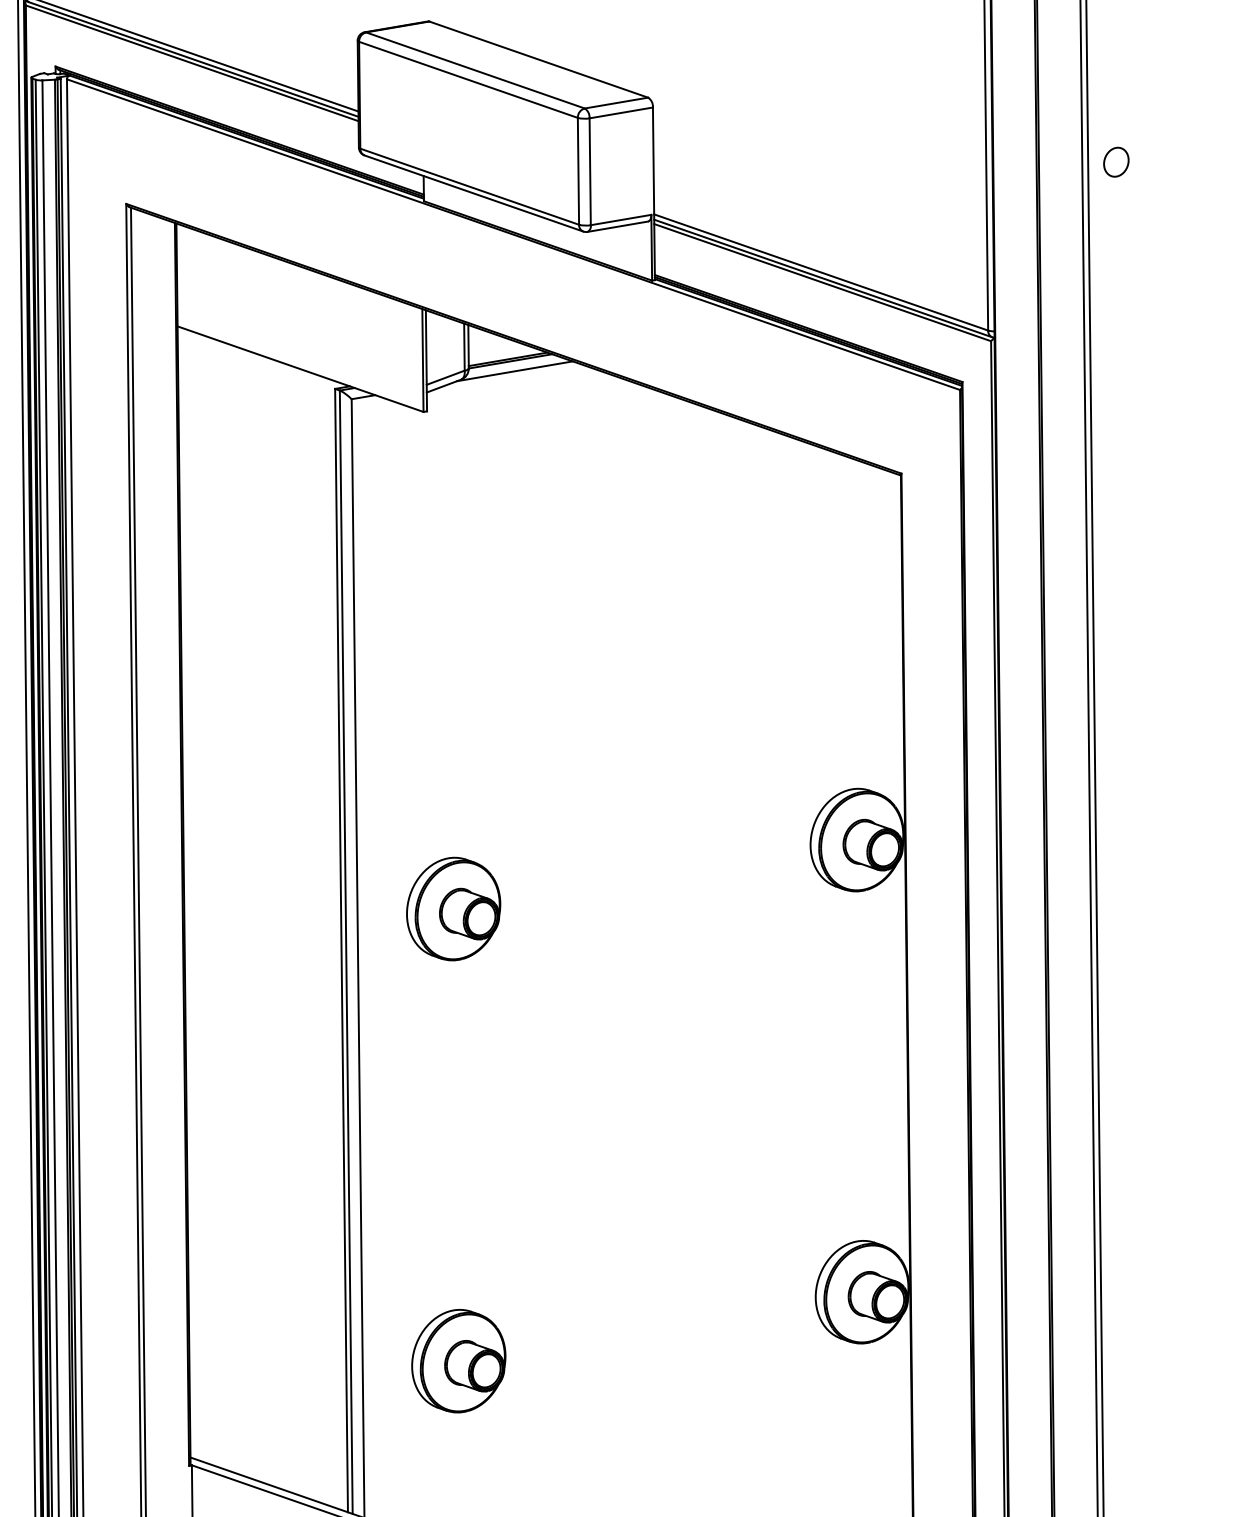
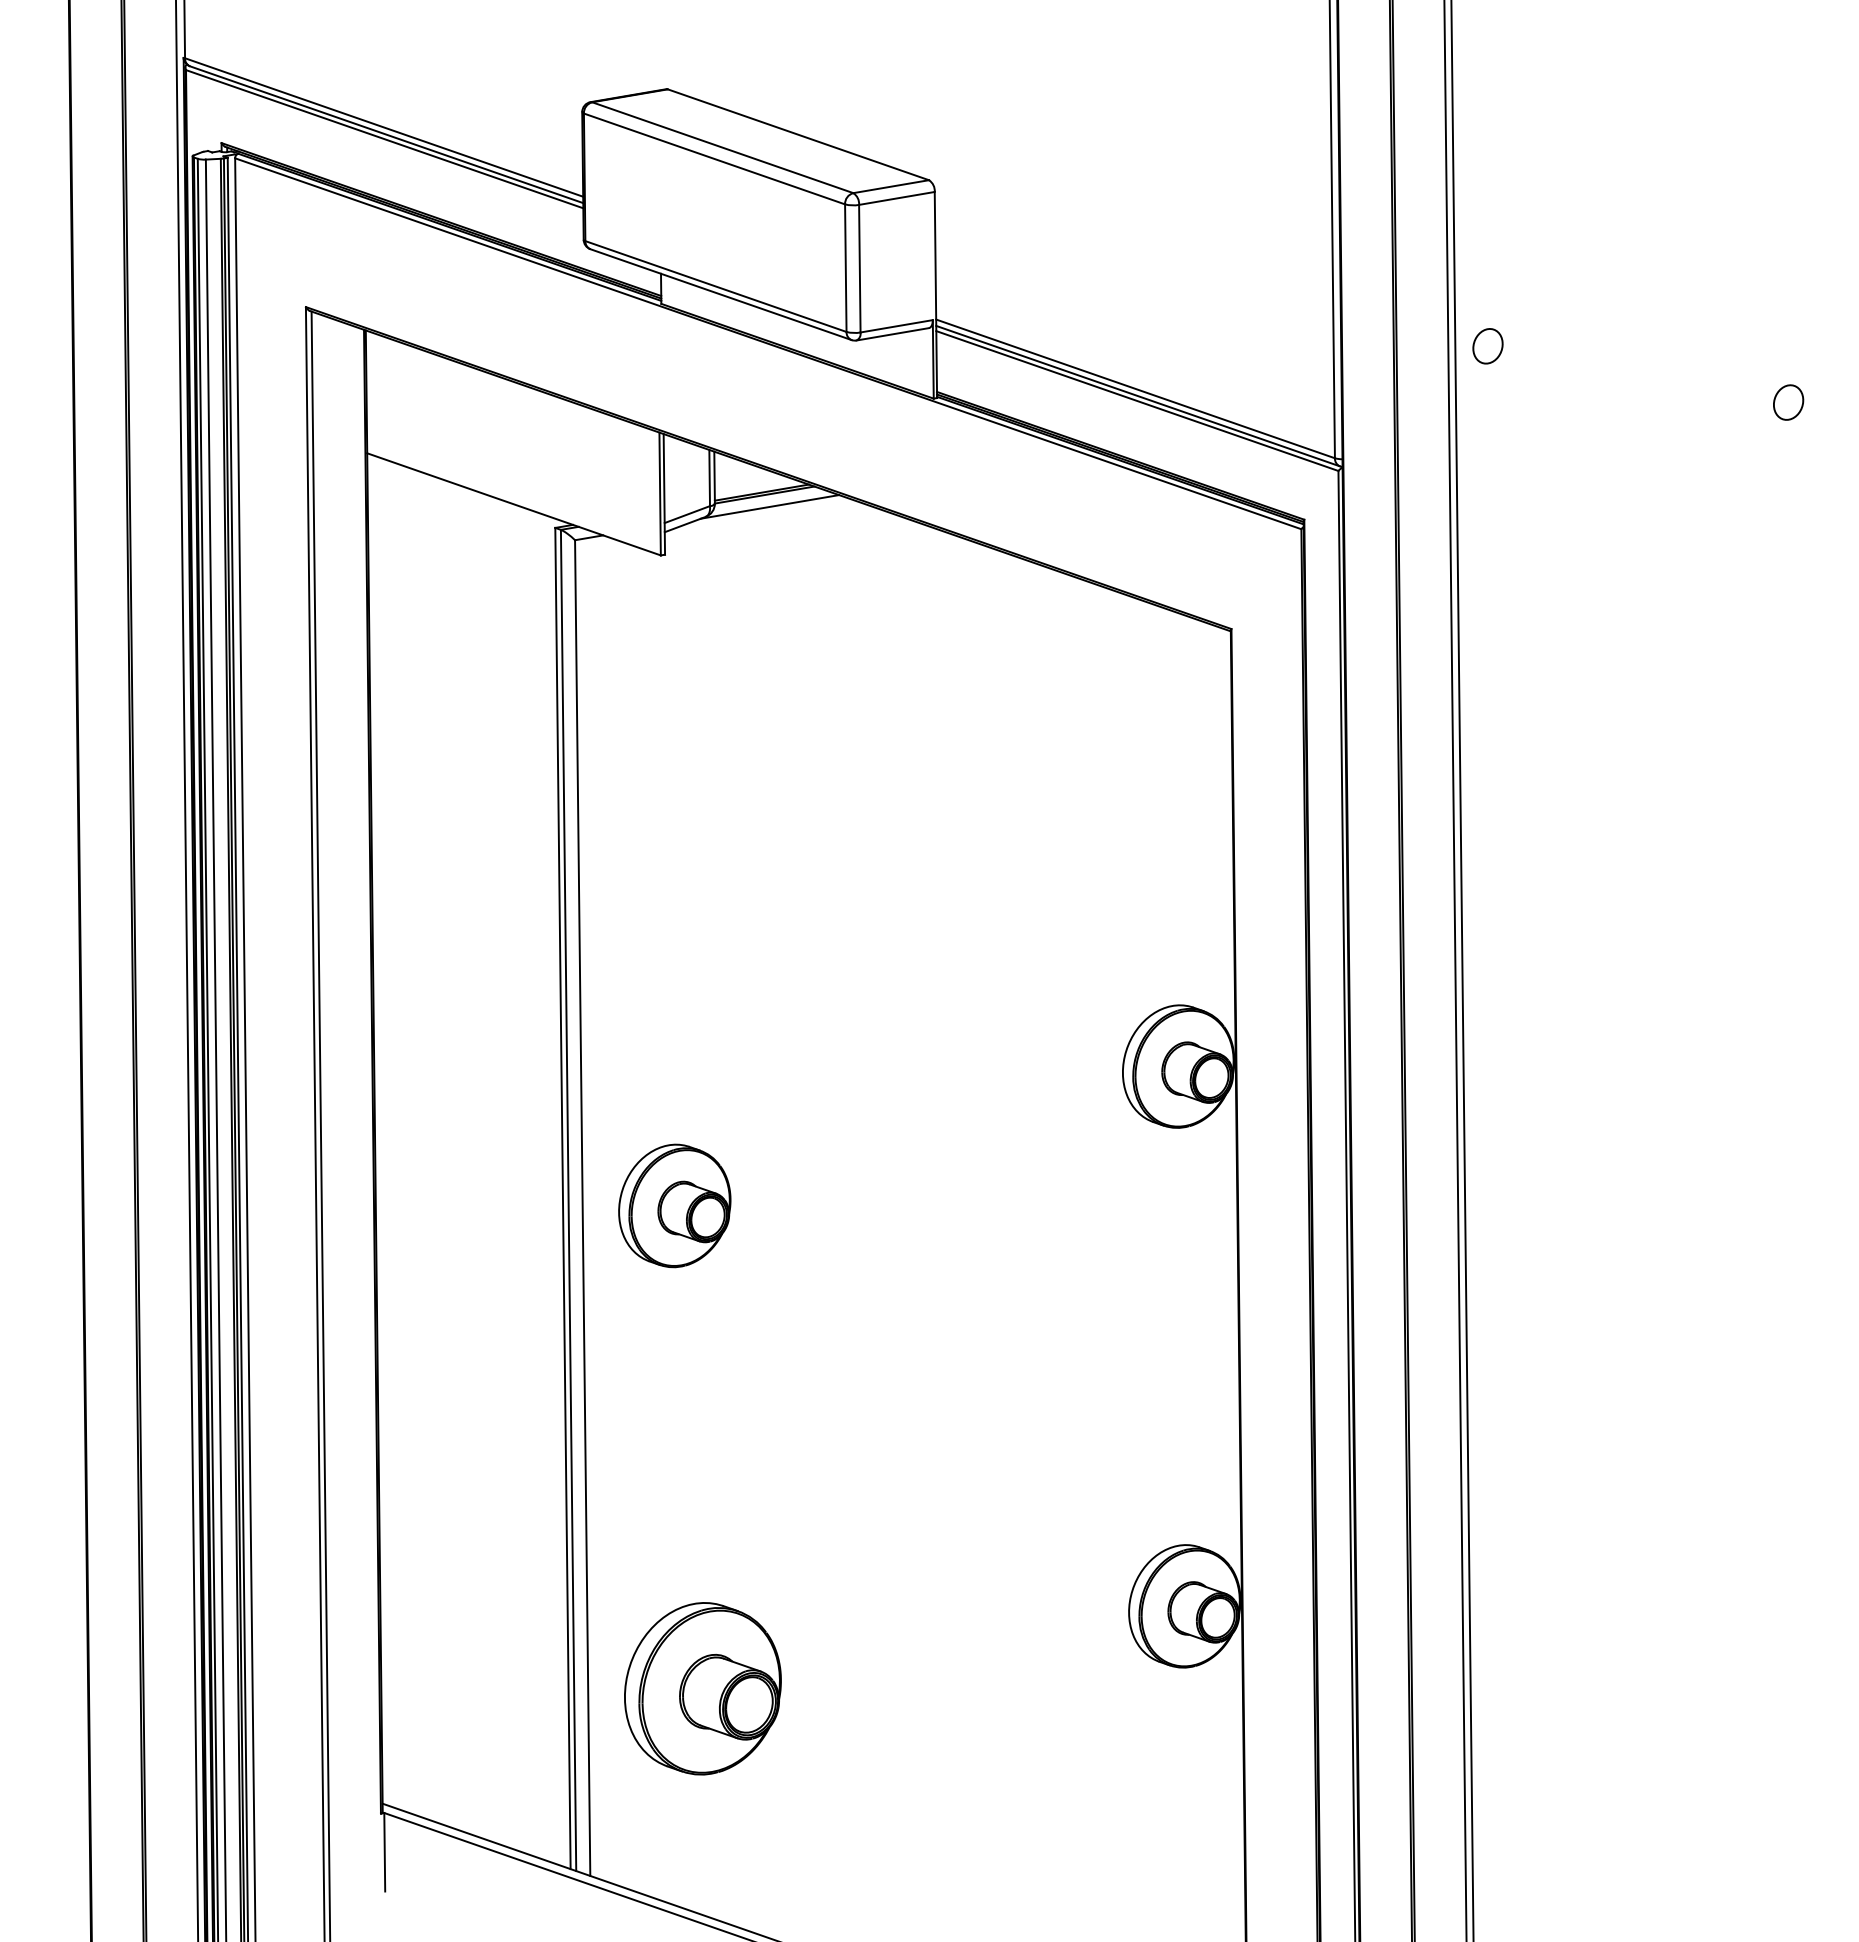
part: (1115, 162) -> (1487, 346), moved
part: (453, 908) -> (674, 1205), moved
part: (458, 1361) -> (702, 1688), size x1.4

